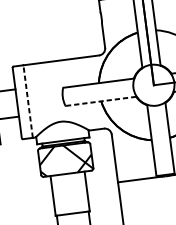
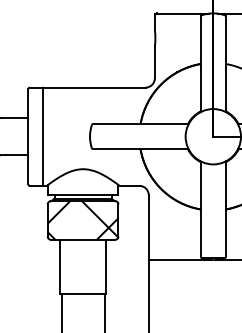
line: (28, 101) -> (43, 136), dashed -> solid
line: (101, 101) -> (140, 149), dashed -> solid

